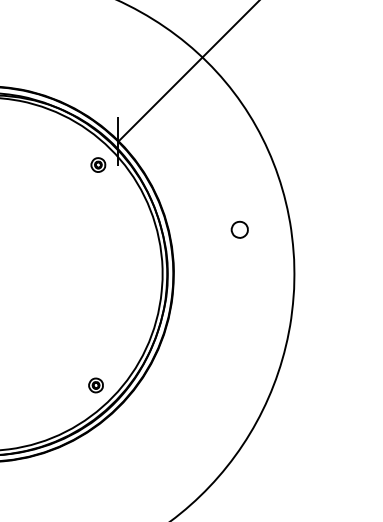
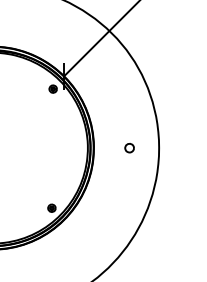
part: (239, 230) -> (129, 148), moved

